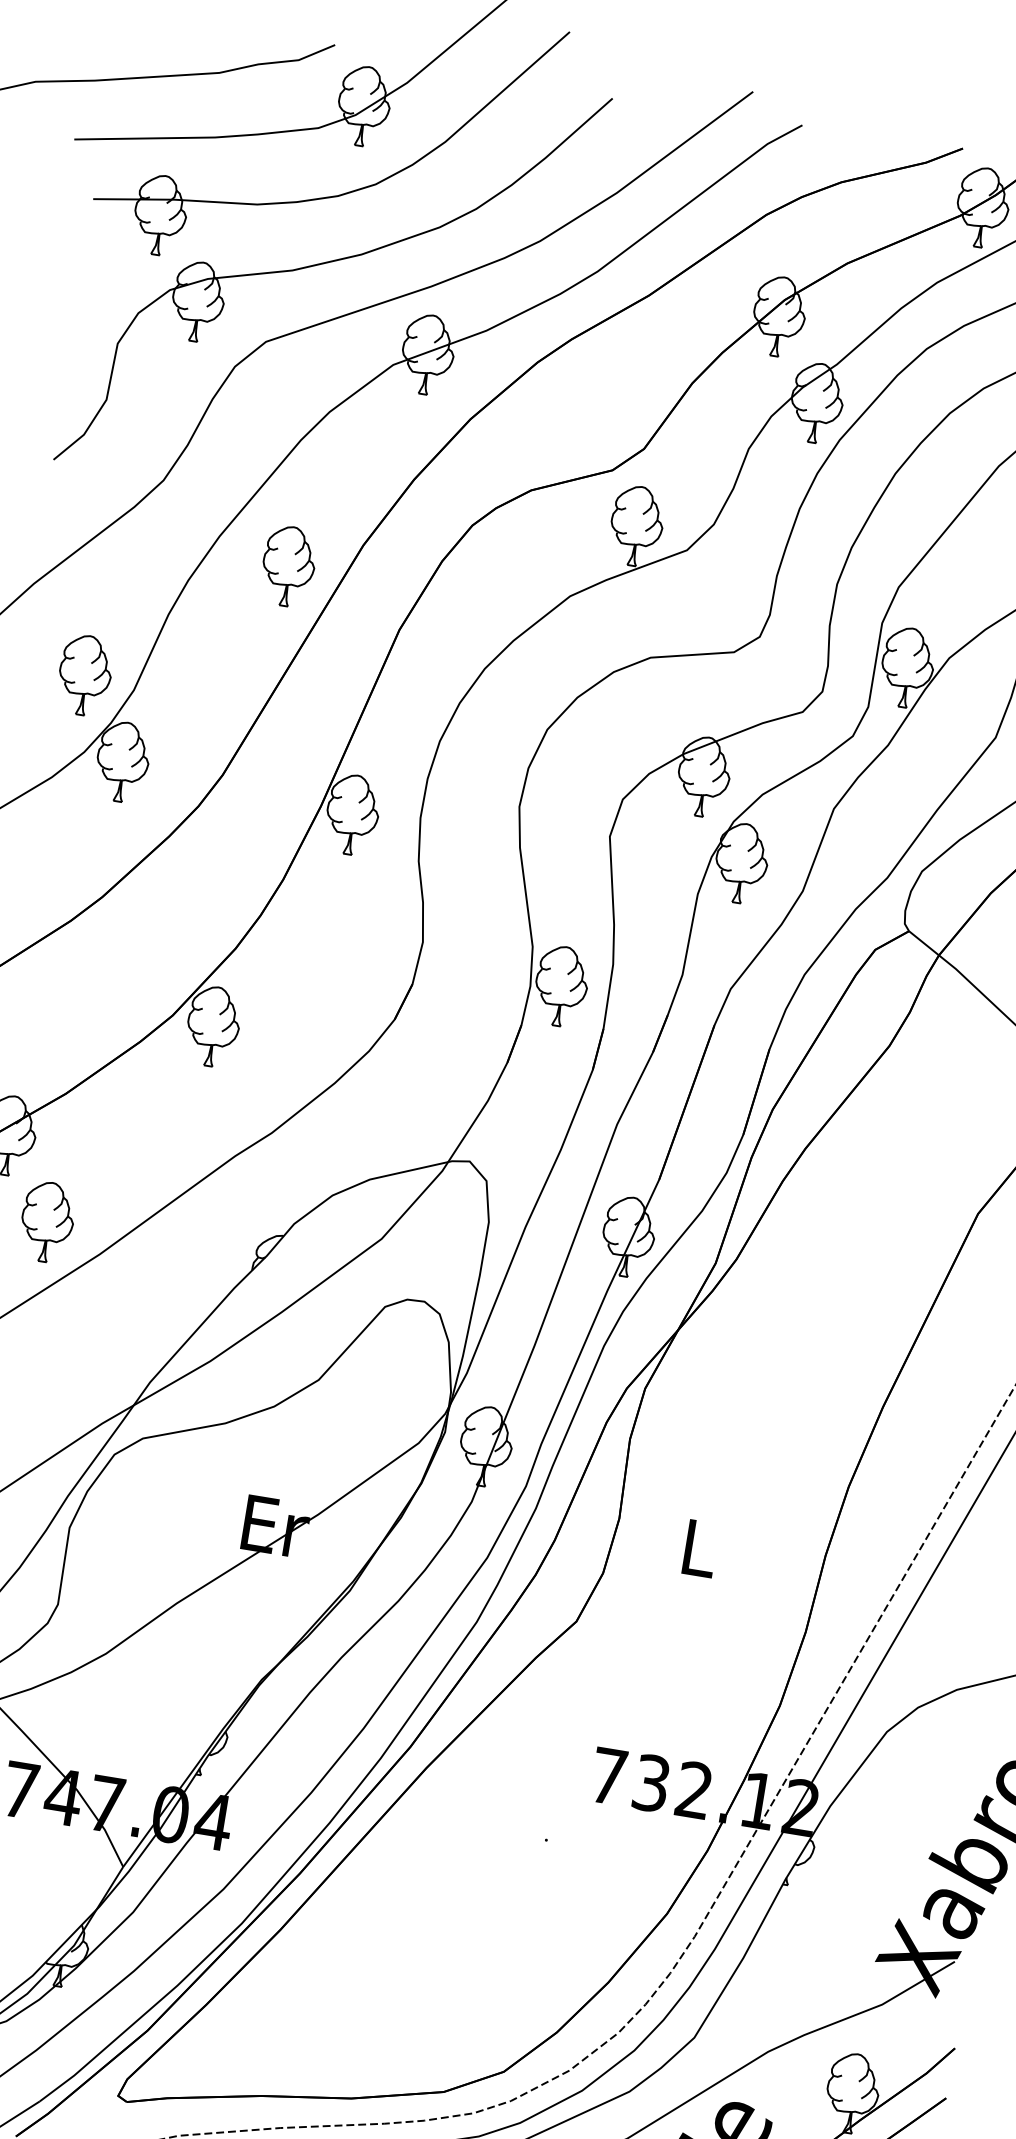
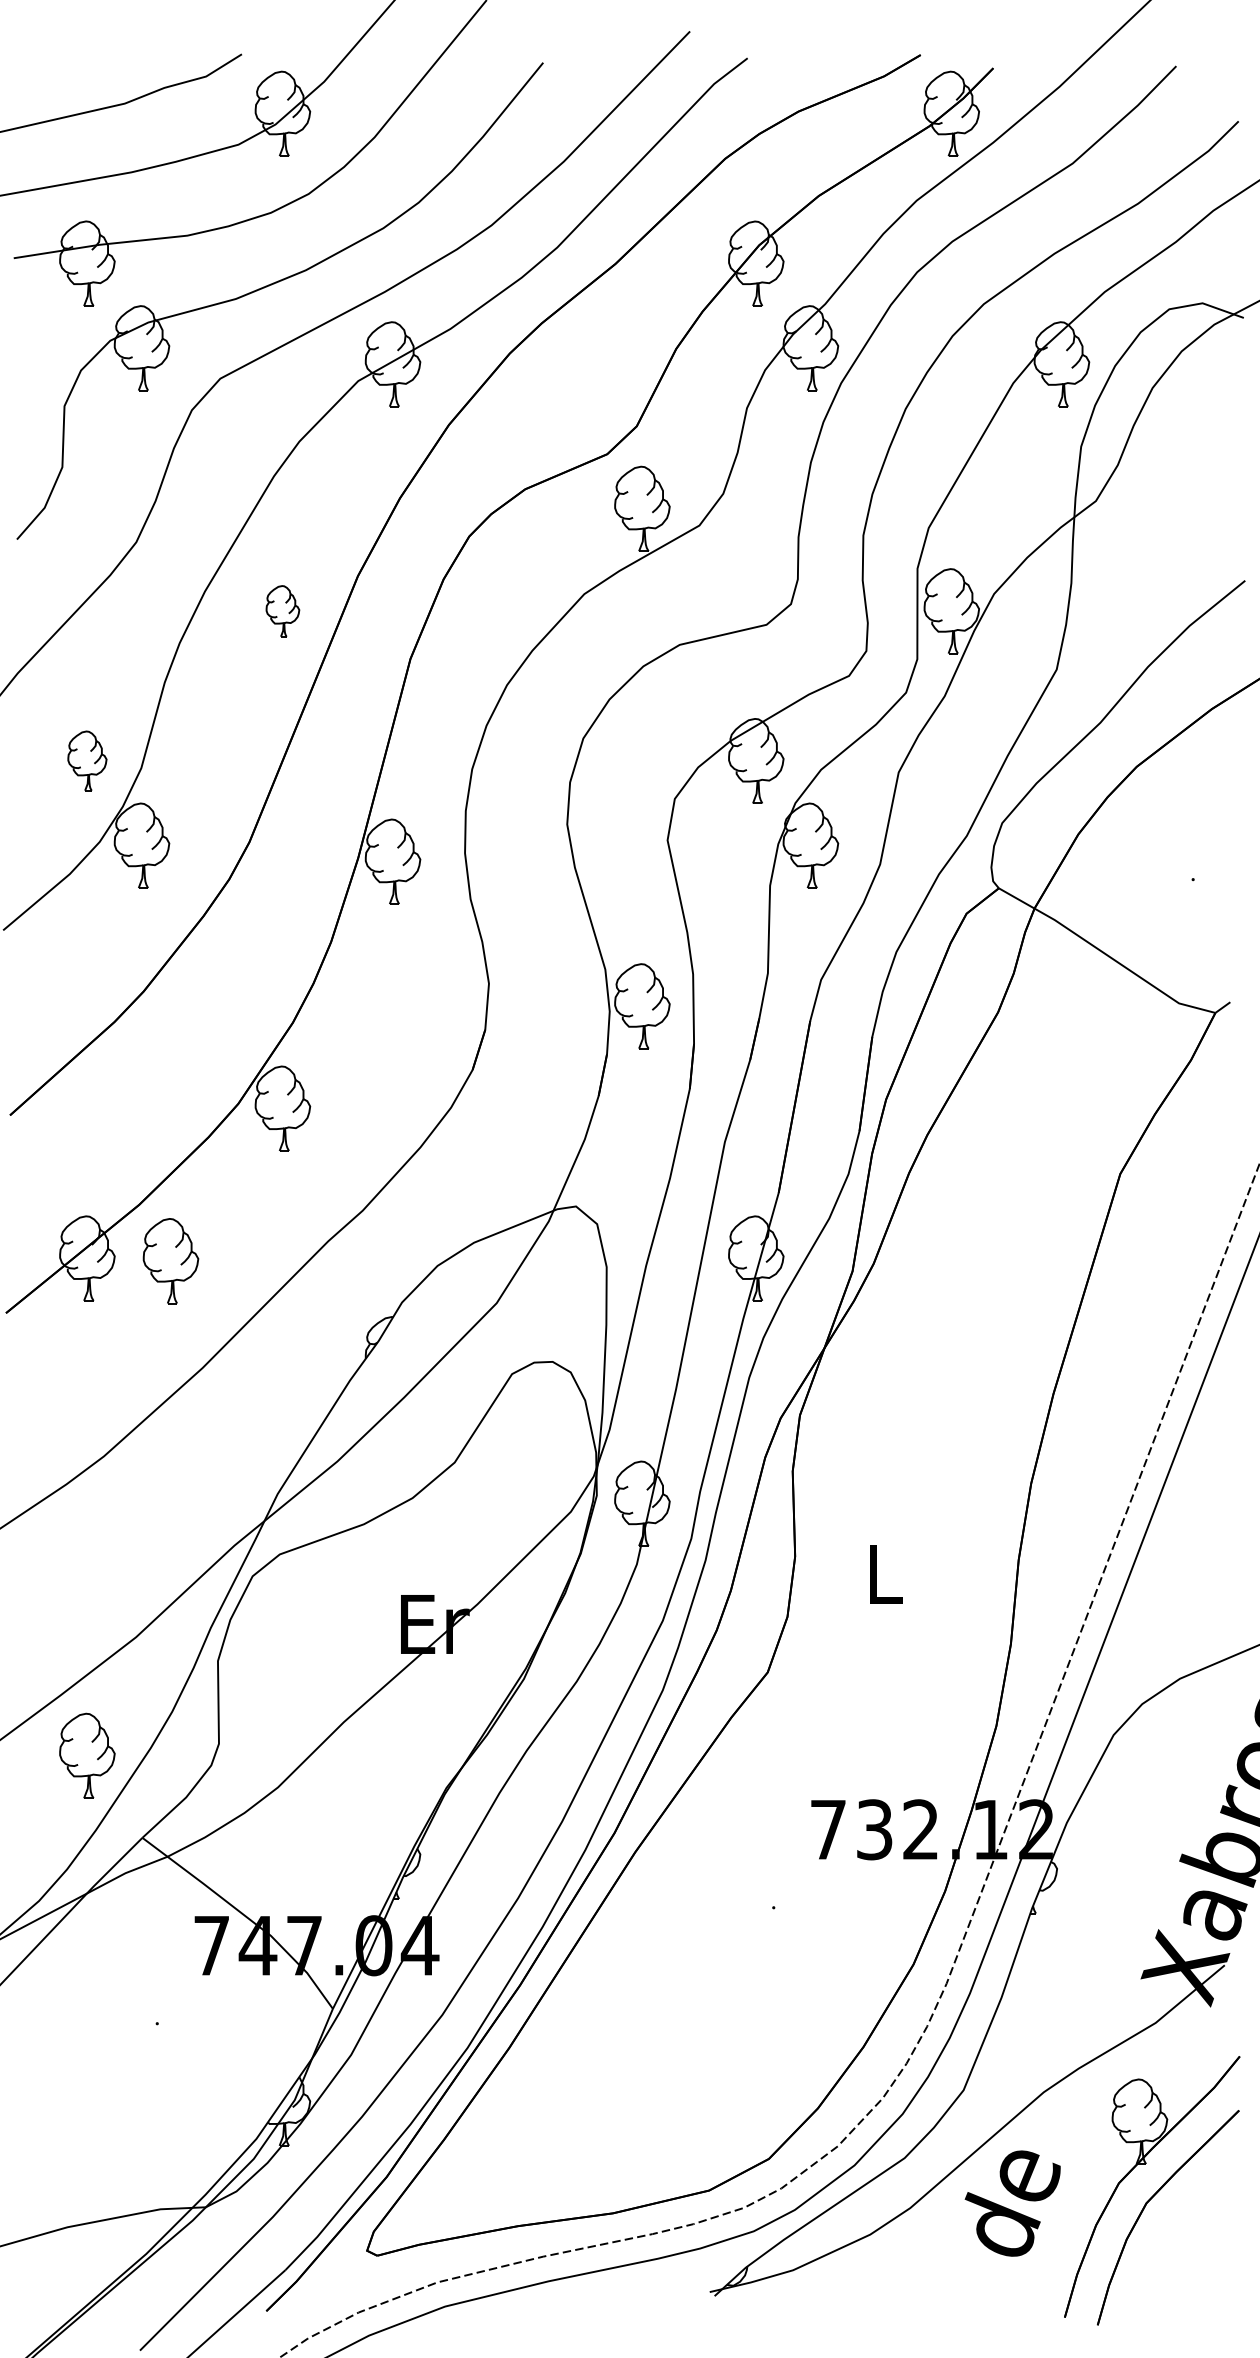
part: (288, 566) -> (282, 611), size x0.6
part: (85, 674) -> (87, 760), size x0.7
part: (46, 1222) -> (170, 1261), moved

